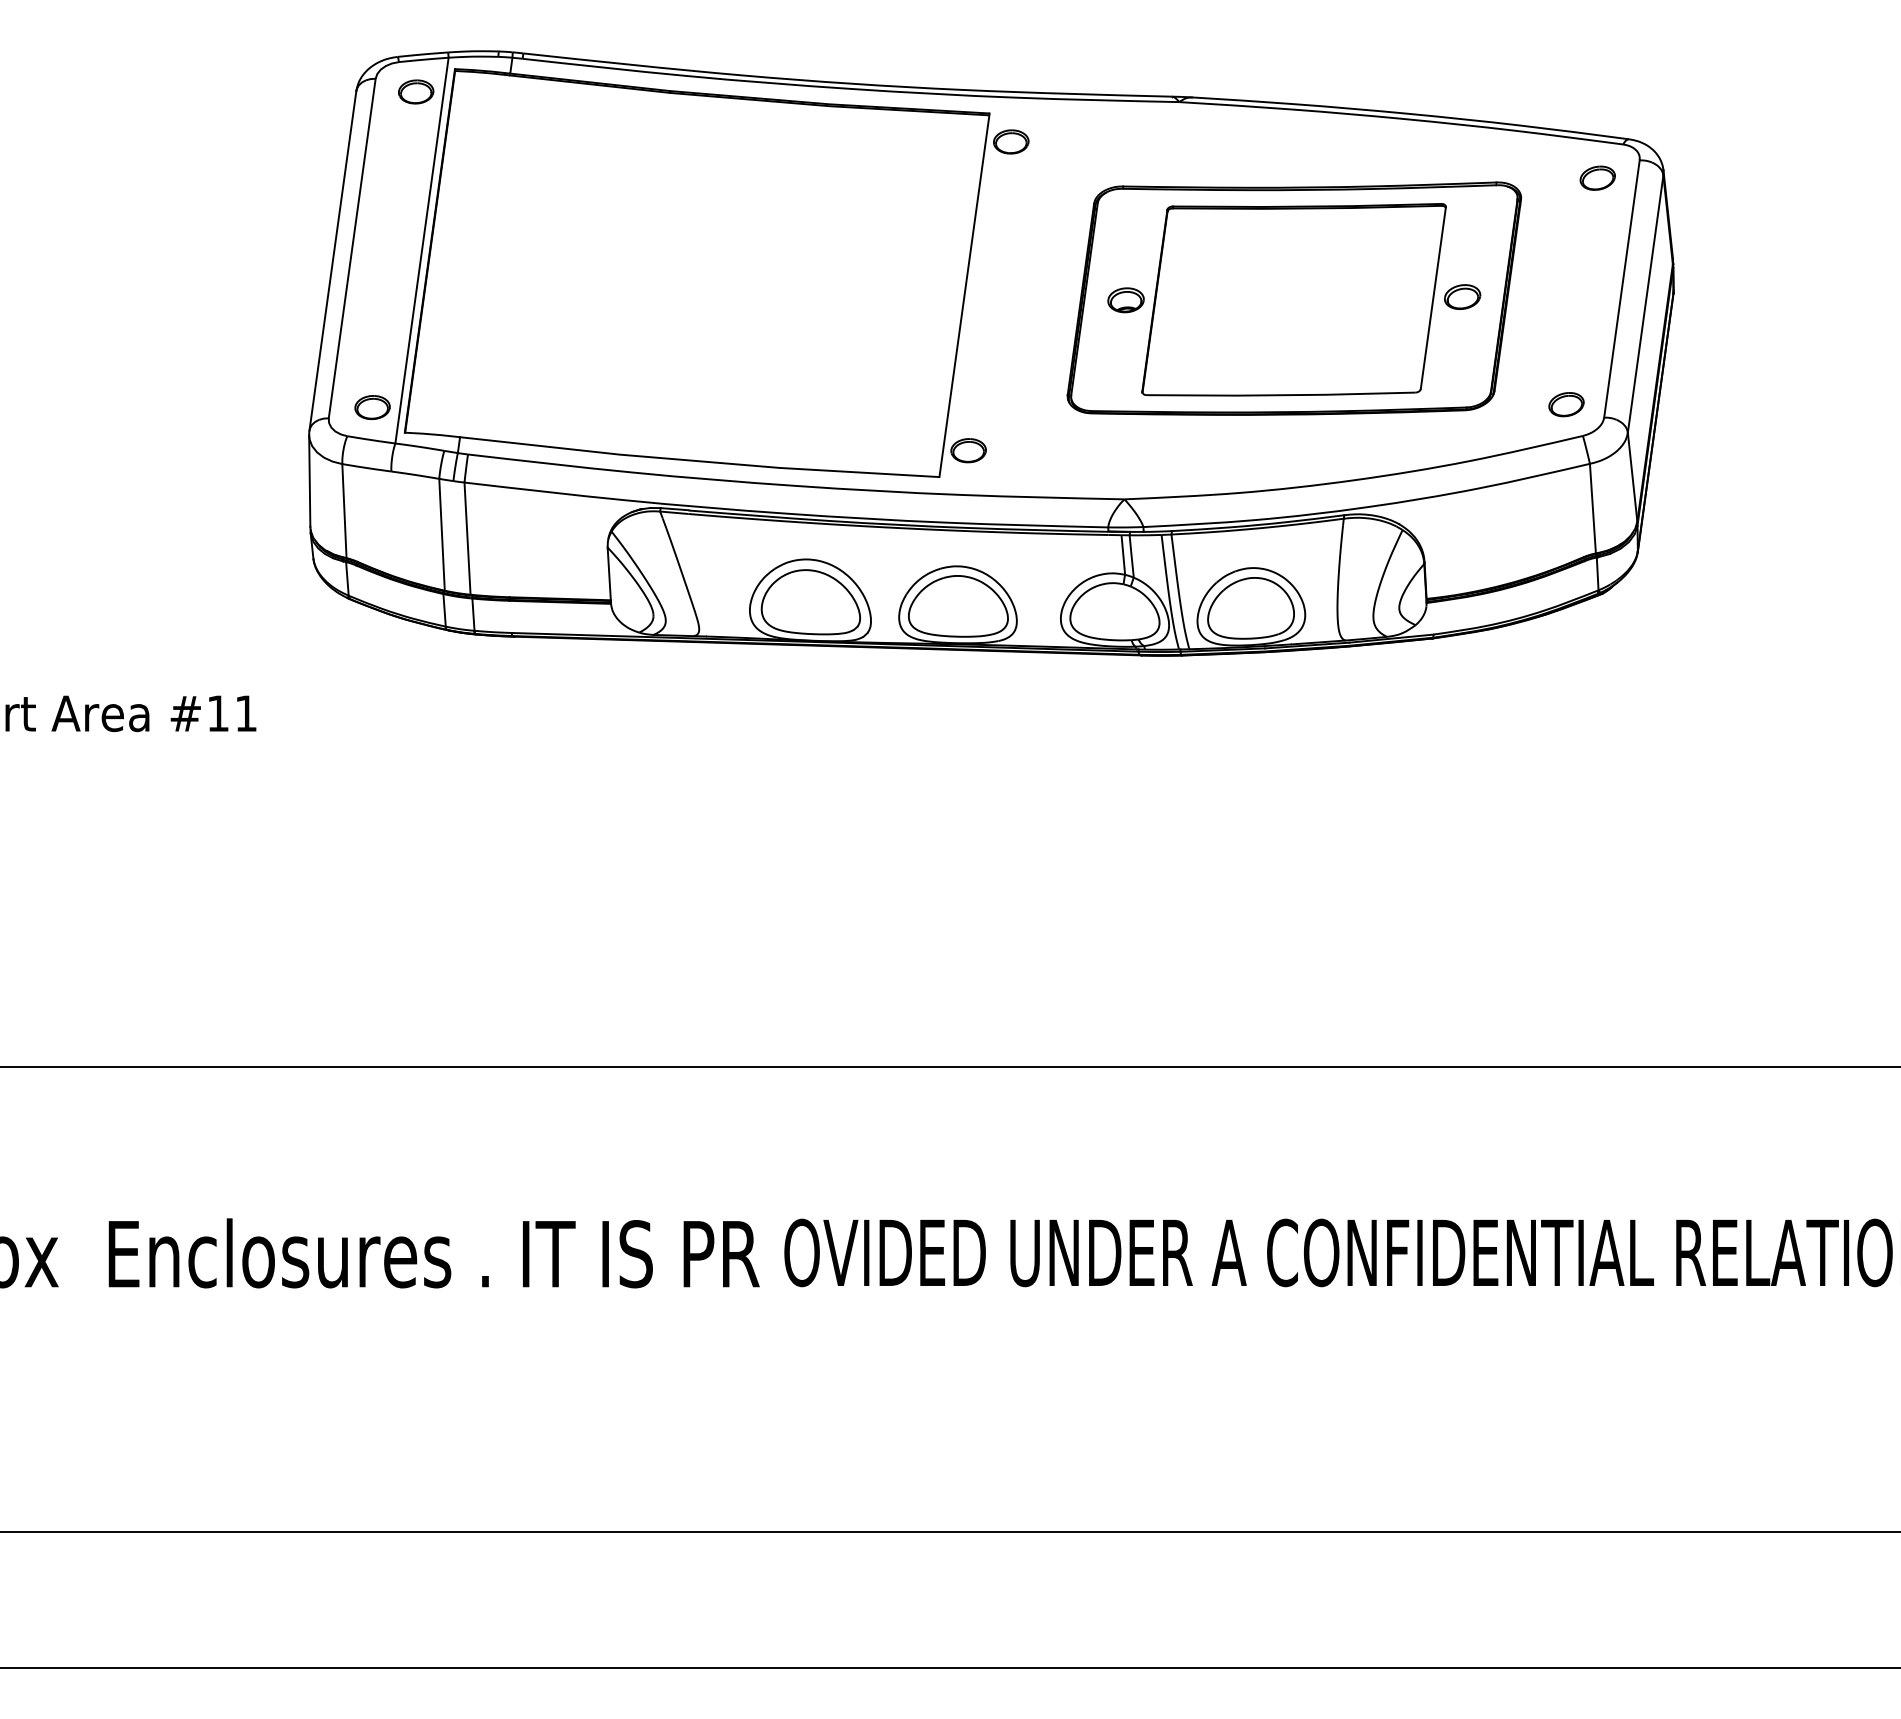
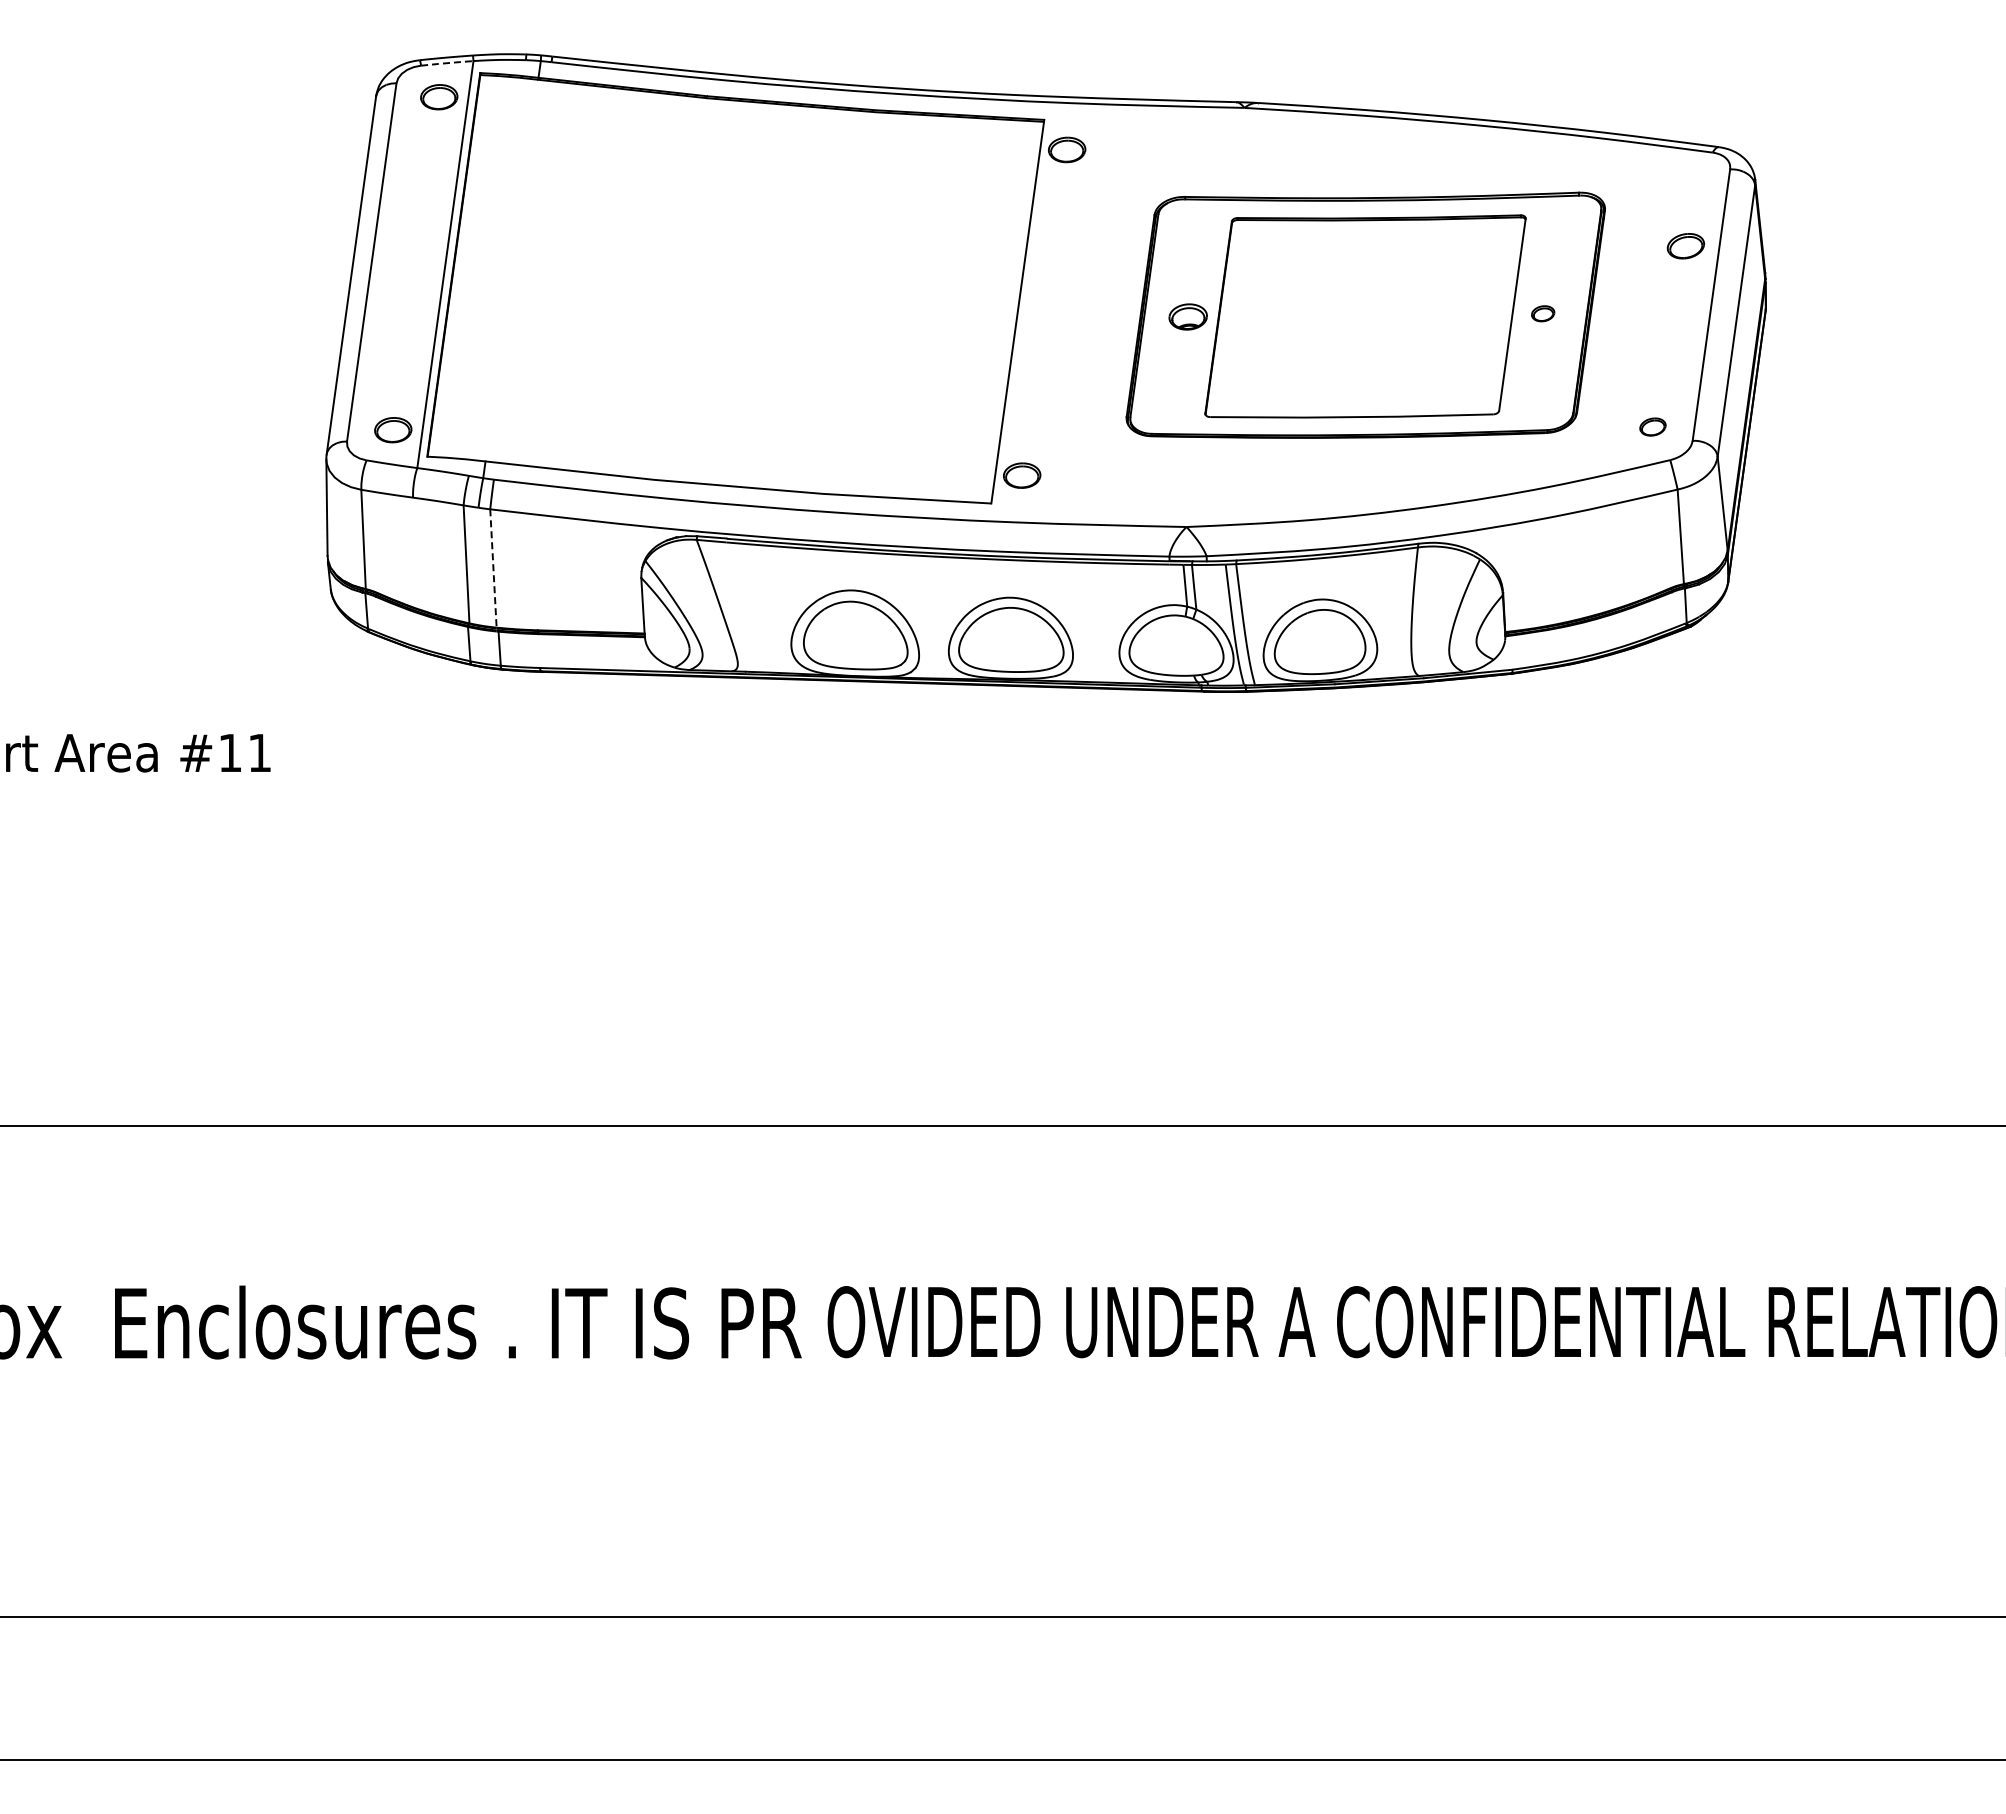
line: (423, 60) -> (447, 63), solid -> dashed
part: (1597, 178) -> (1685, 246), moved
part: (1461, 296) -> (1542, 313), size x0.6
part: (1566, 404) -> (1652, 426), size x0.7
line: (467, 538) -> (493, 568), solid -> dashed

